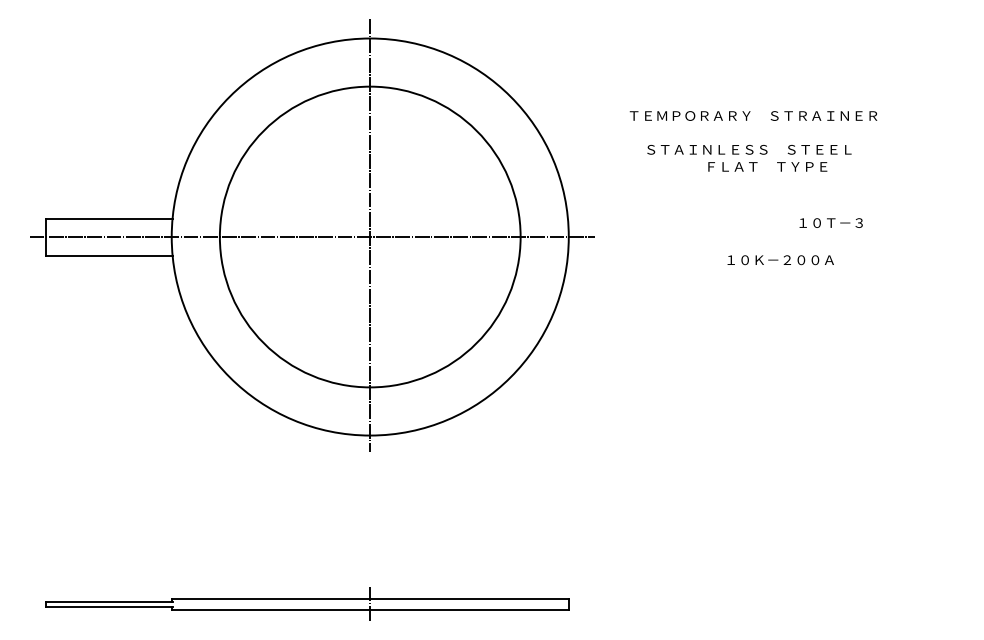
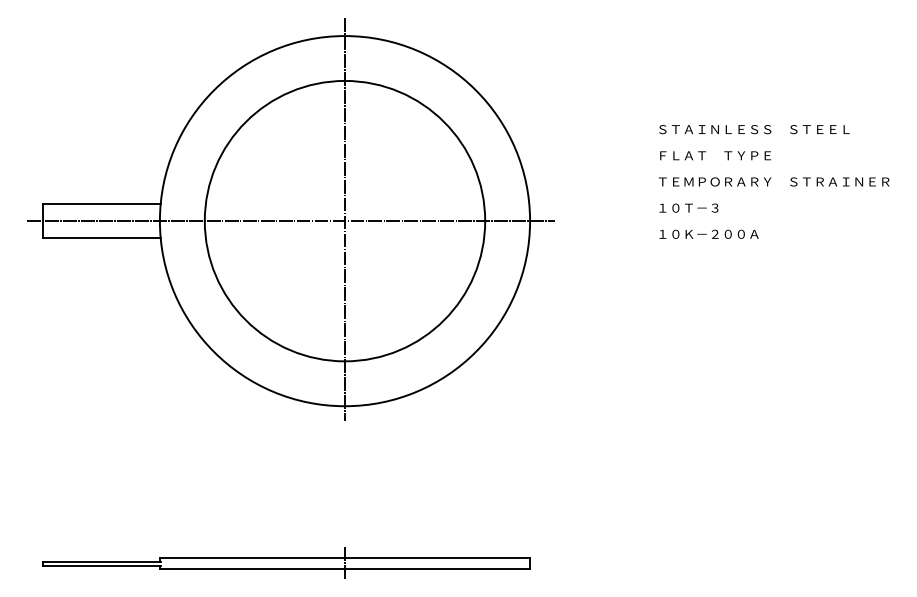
text: (753, 115) -> (774, 181), moved
text: (749, 149) -> (754, 129), moved
text: (830, 222) -> (688, 207), moved
text: (780, 260) -> (708, 234), moved

